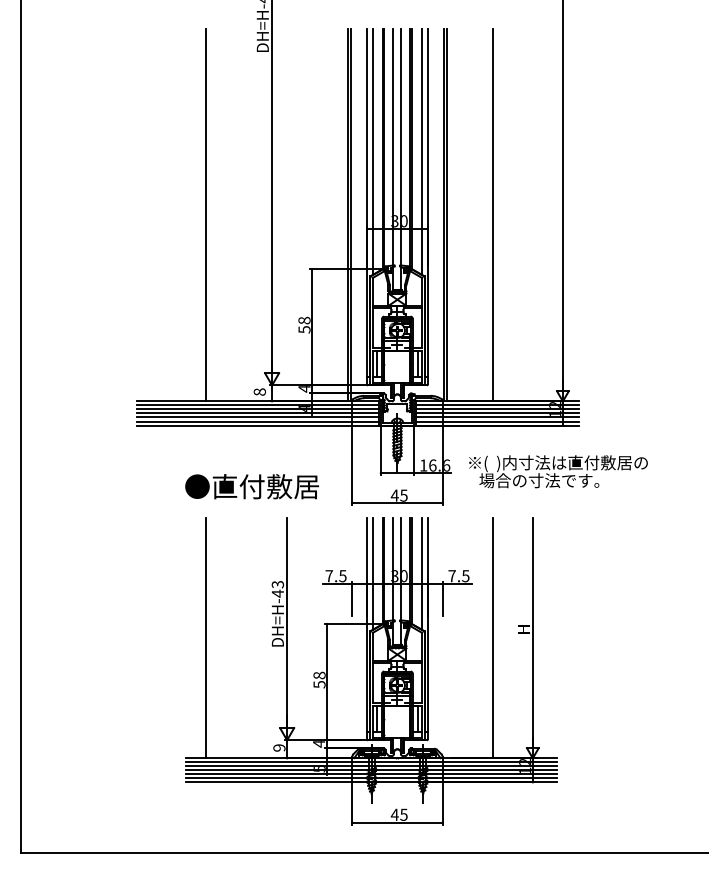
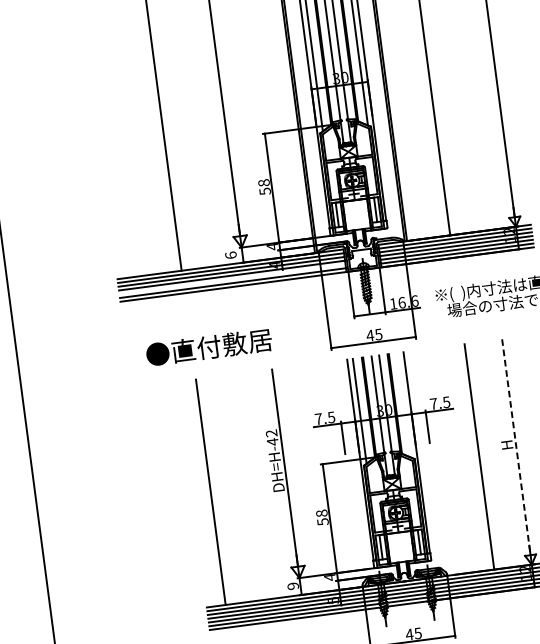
text: (259, 391) -> (230, 254), 8 -> 6
line: (257, 417) -> (231, 279), removed
text: (251, 486) -> (208, 347), moved
line: (421, 573) -> (404, 405), removed
text: (278, 584) -> (272, 433), DH=H-43 -> DH=H-42
line: (532, 632) -> (515, 446), solid -> dashed

